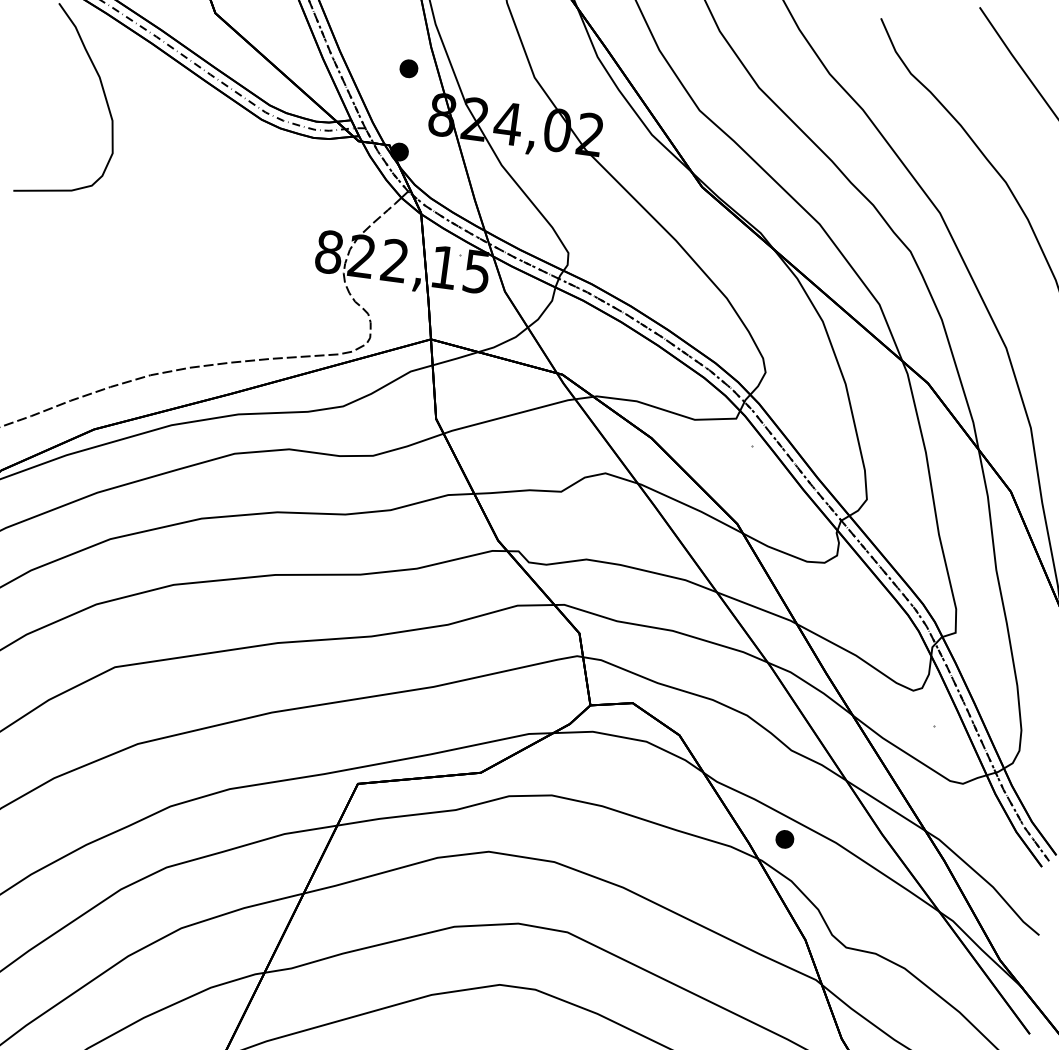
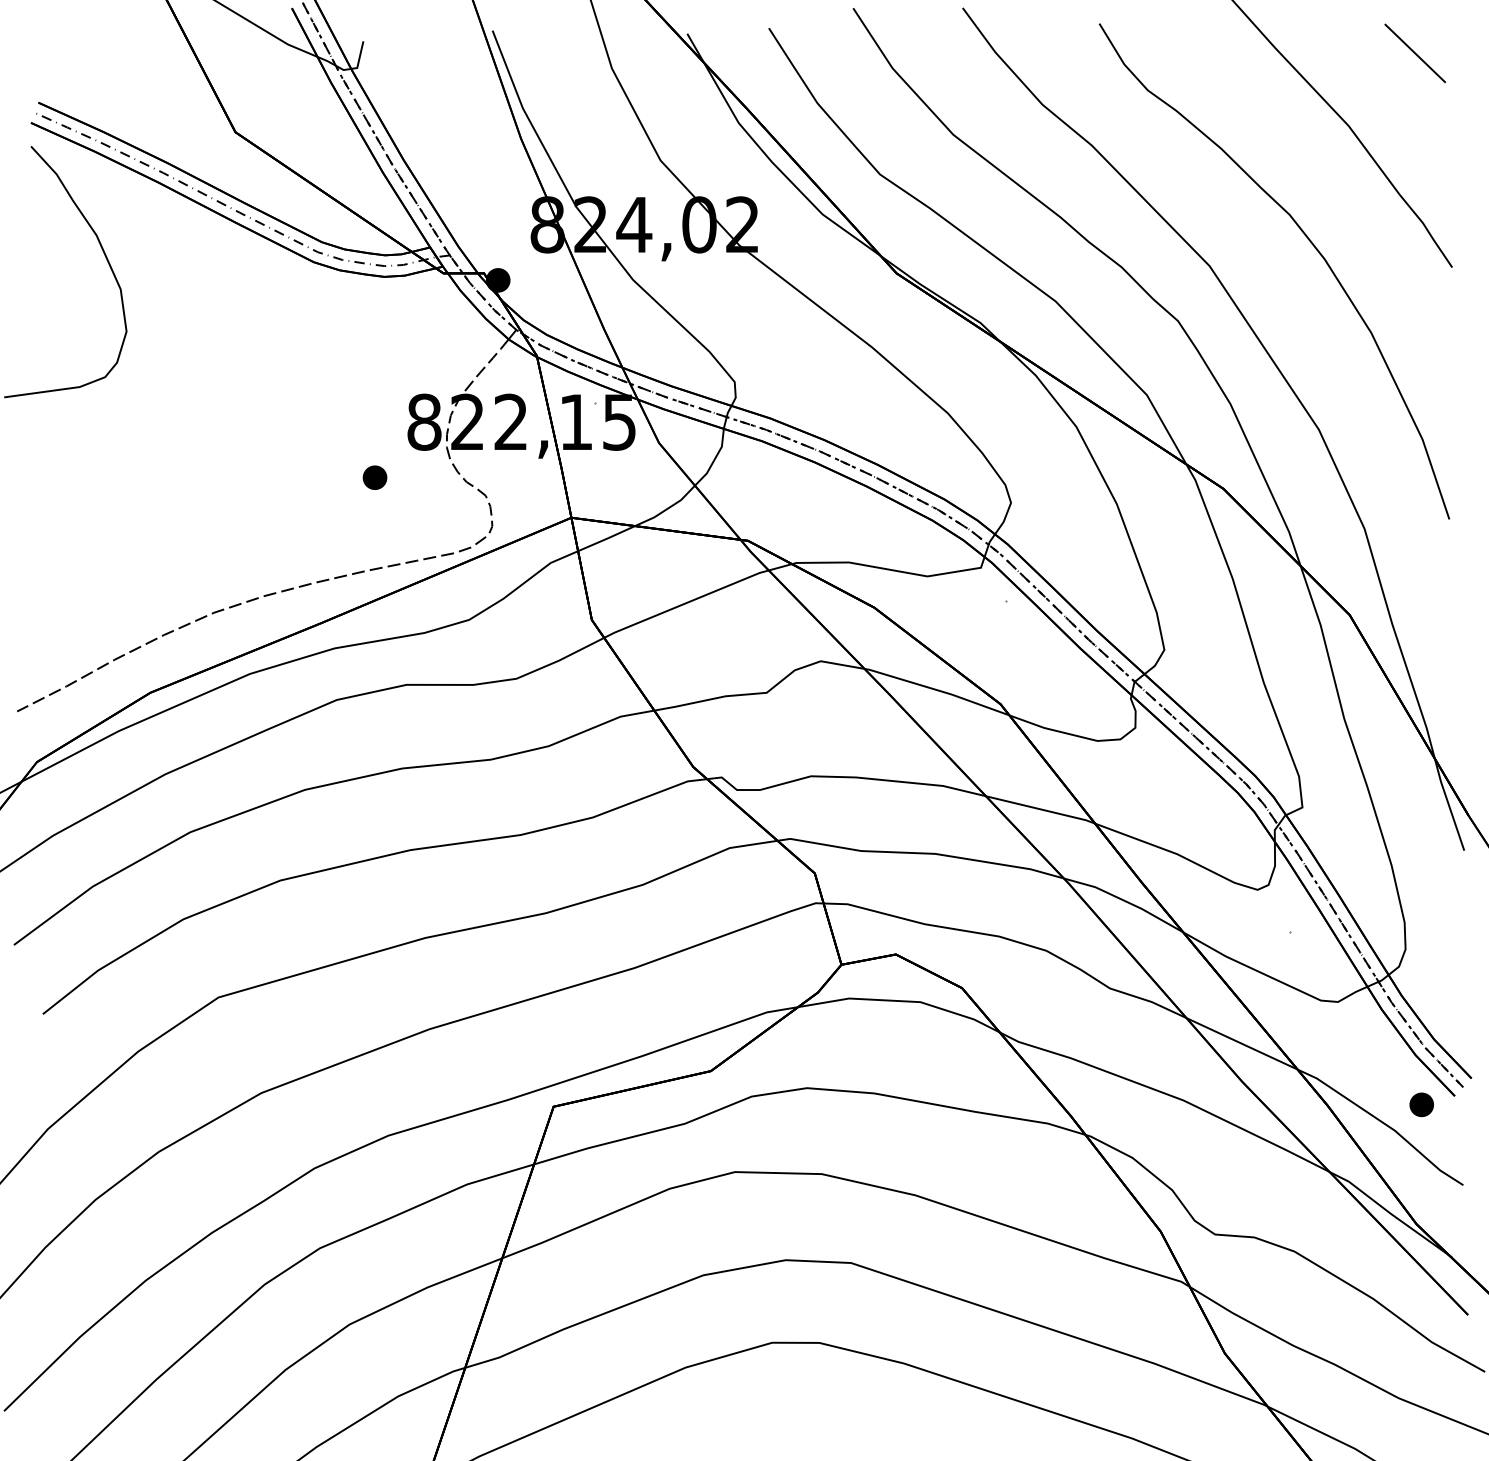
part: (408, 68) -> (374, 477), moved
part: (784, 839) -> (1421, 1104), moved

